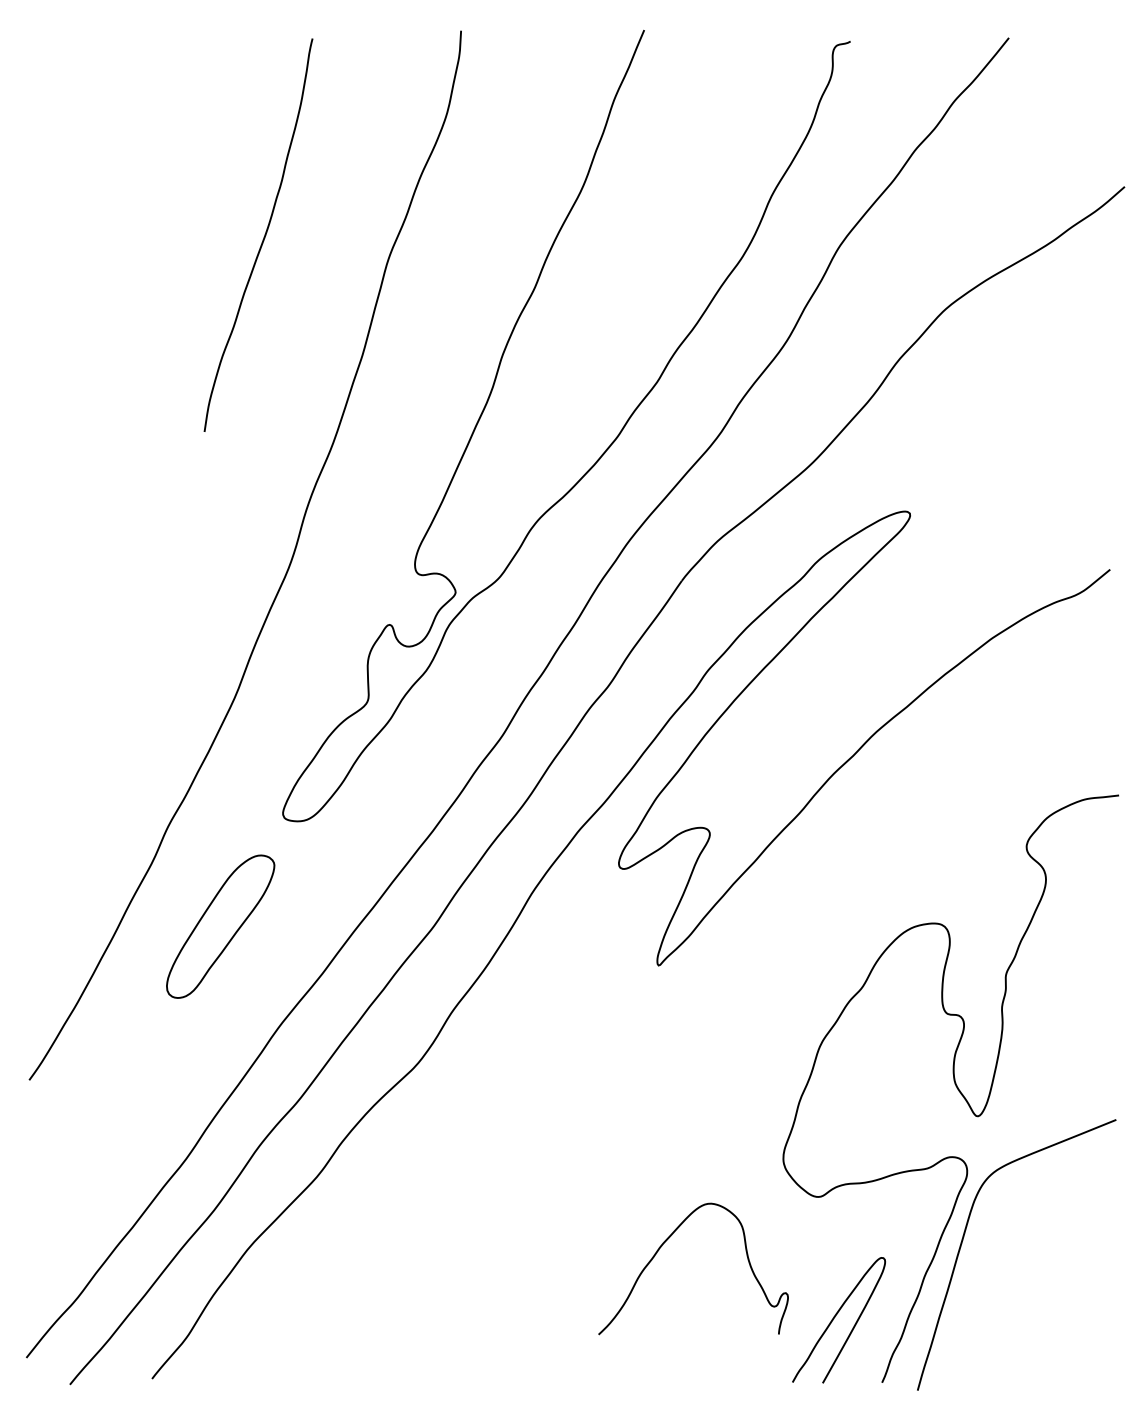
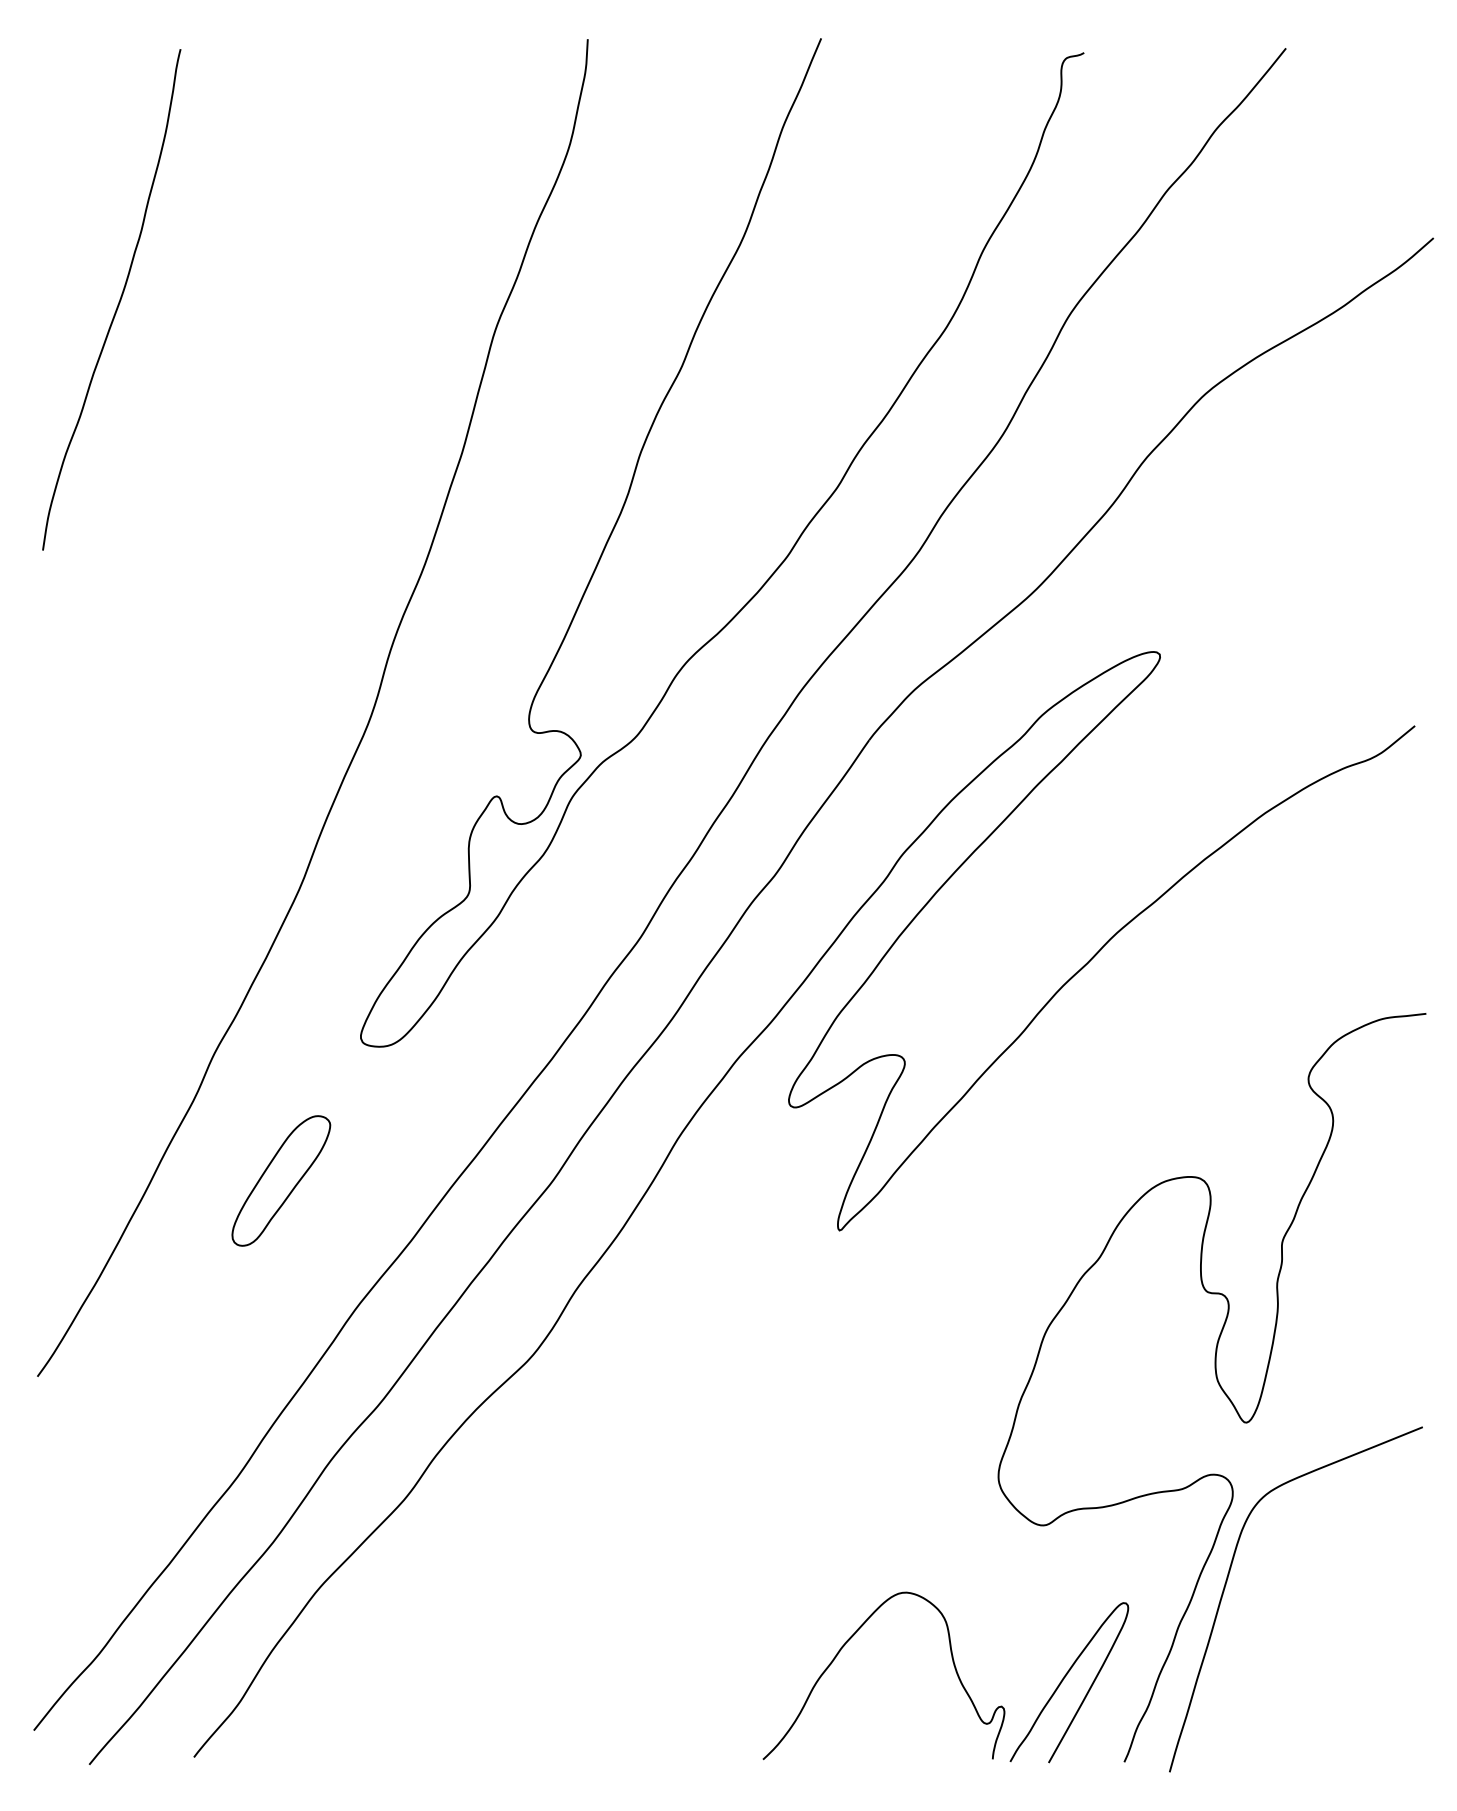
curve: (263, 237) -> (118, 302), moved
part: (220, 926) -> (281, 1180), size x0.71
curve: (662, 1246) -> (844, 1647), moved

